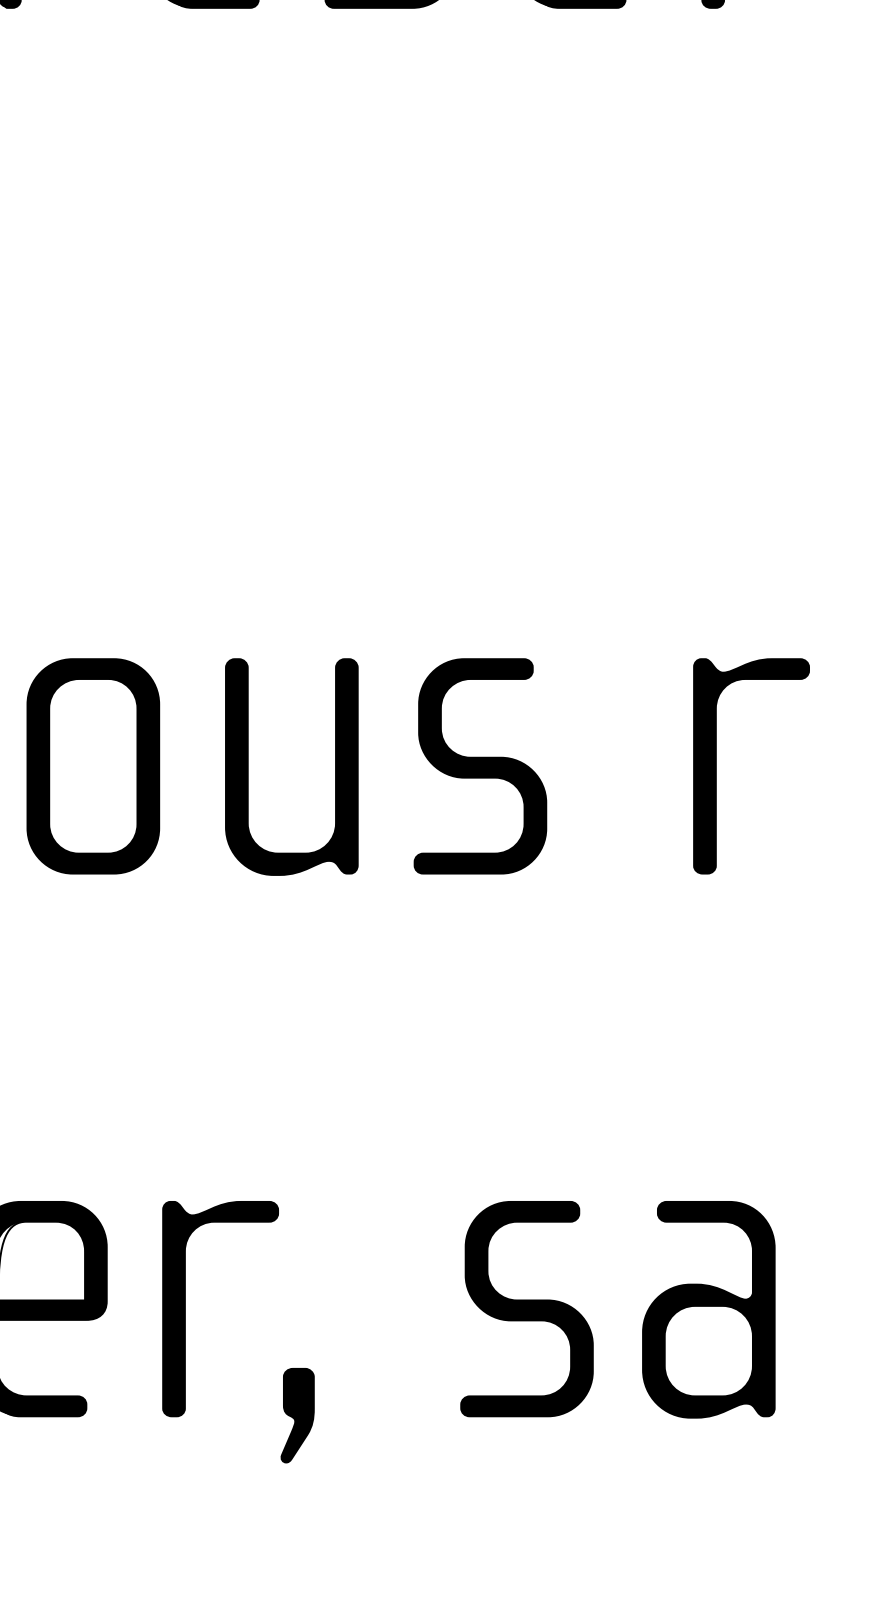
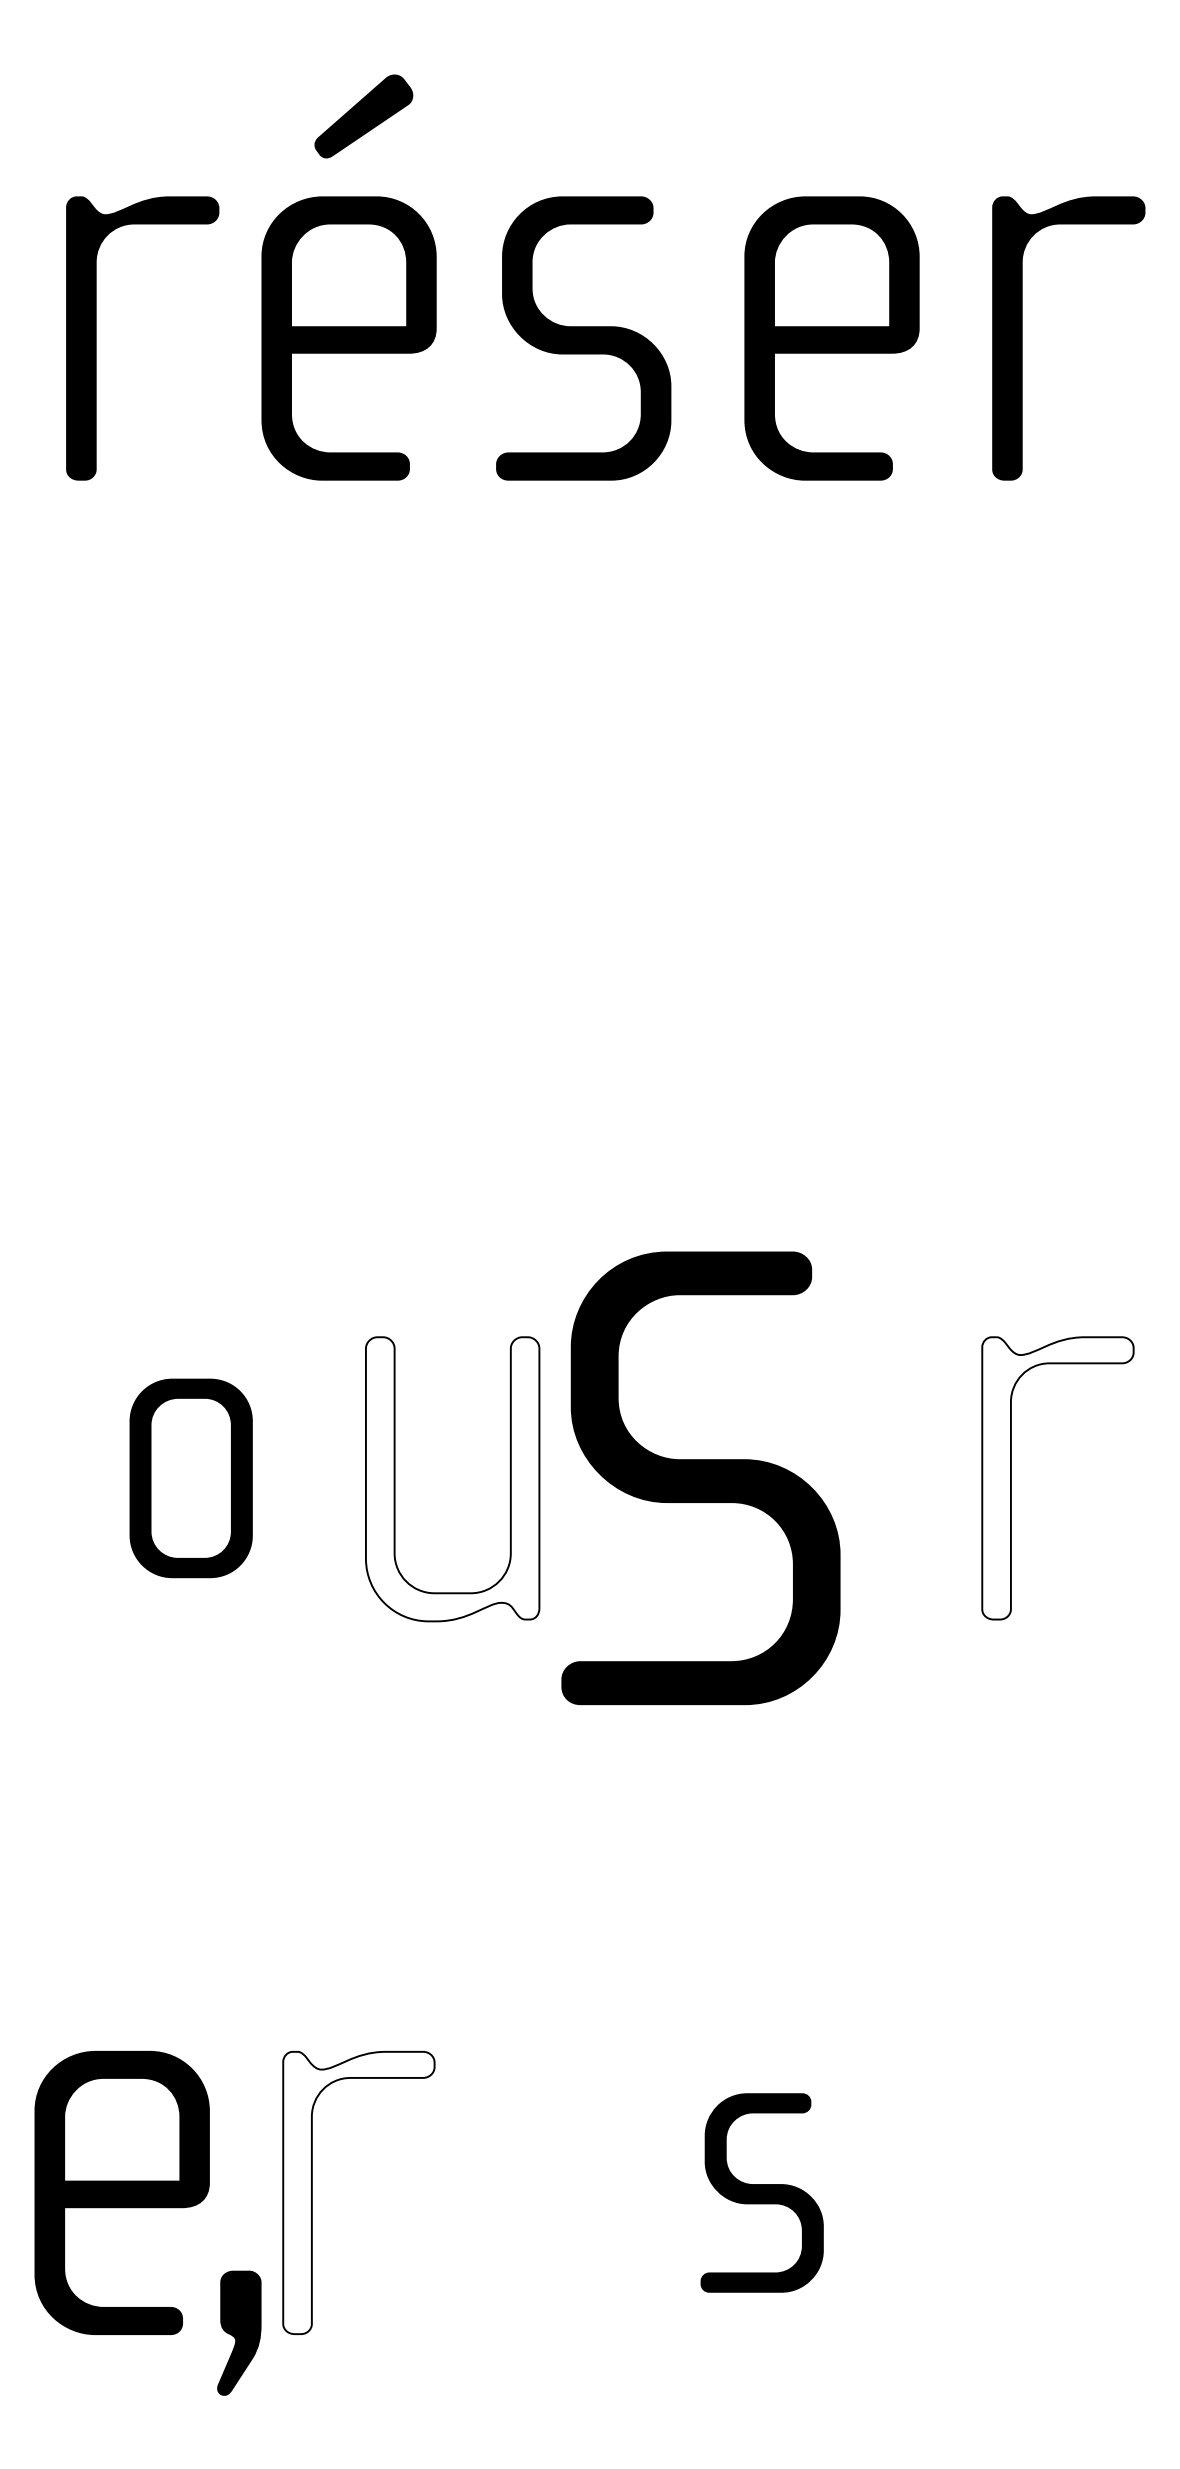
part: (92, 766) -> (190, 1478), size x0.7
part: (480, 766) -> (700, 1478), size x1.6
fill: (751, 766) -> (1057, 1478), removed
fill: (291, 767) -> (452, 1479), removed
fill: (220, 1308) -> (358, 2192), removed
part: (526, 1308) -> (761, 2192), size x0.7
part: (708, 1309) -> (1001, 2193), removed
part: (297, 1415) -> (239, 2332), moved

